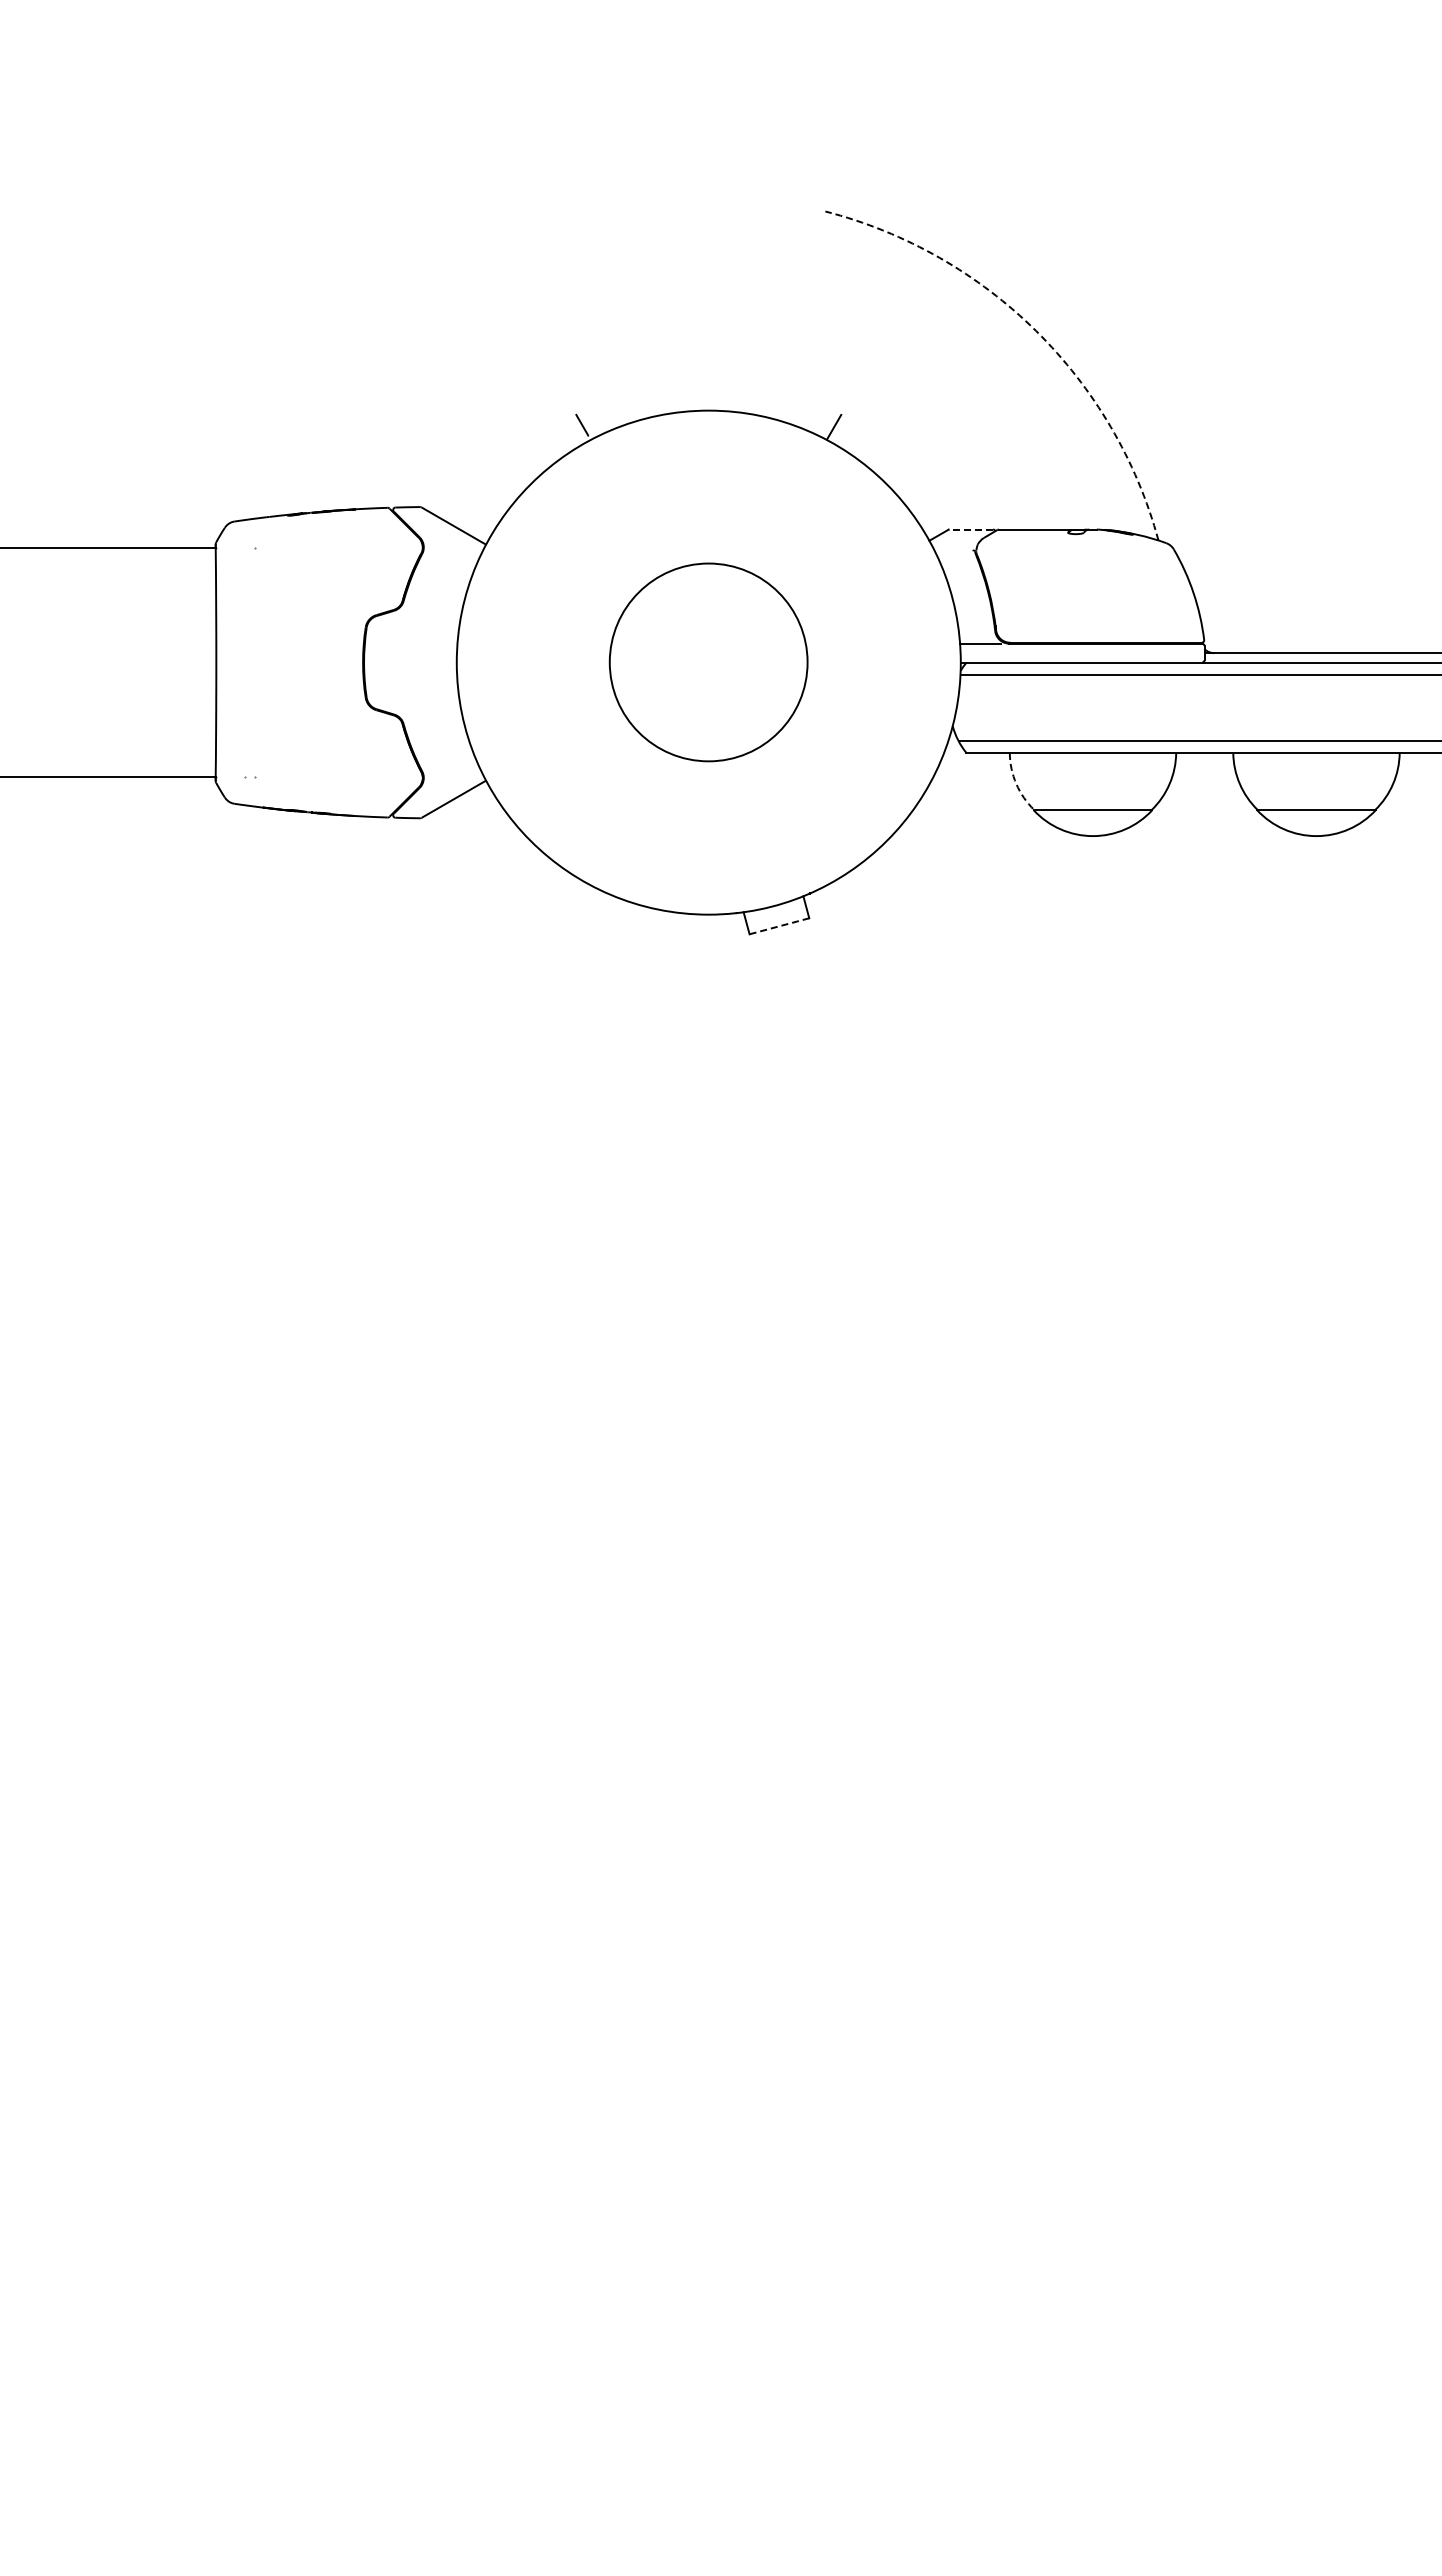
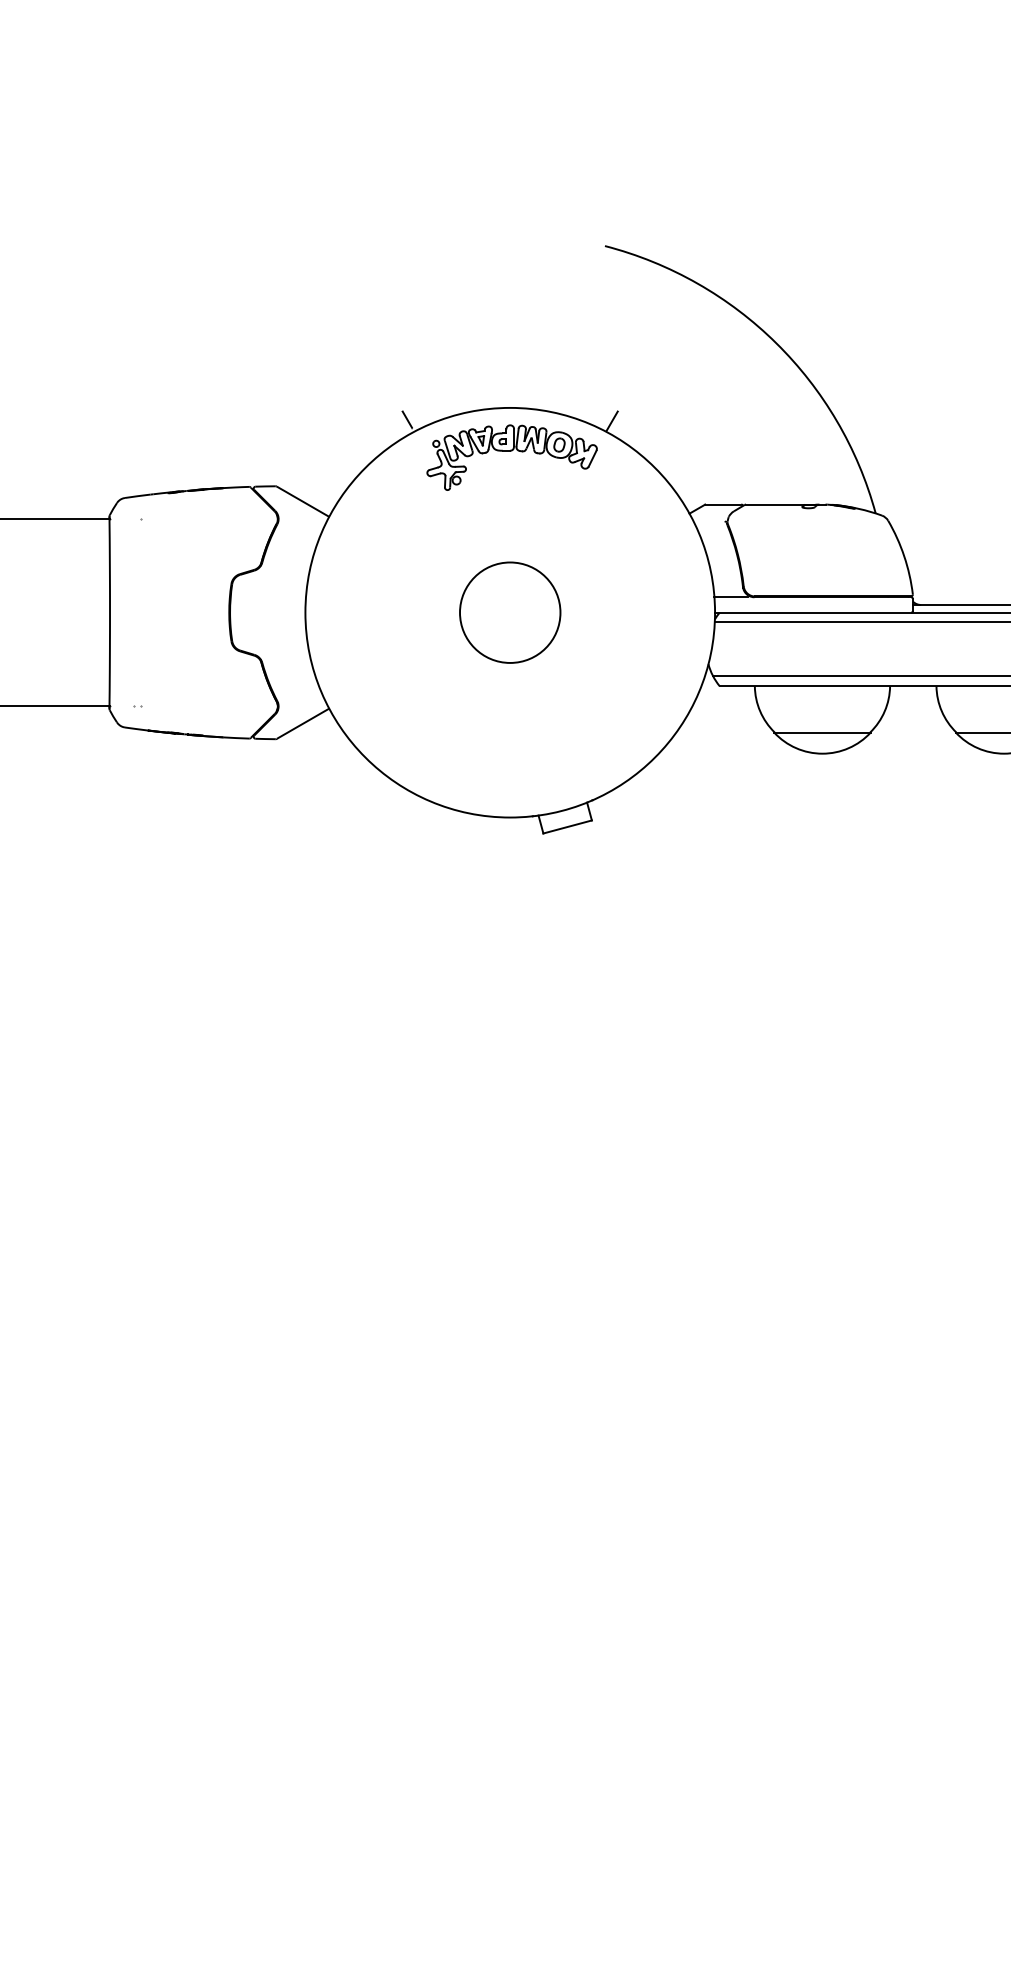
arc: (1036, 331) -> (776, 343), dashed -> solid
part: (709, 464) -> (510, 451), added
line: (971, 529) -> (723, 504), dashed -> solid
circle: (708, 662) -> (509, 612), size x0.62
arc: (1016, 783) -> (760, 710), dashed -> solid
line: (779, 926) -> (567, 827), dashed -> solid

